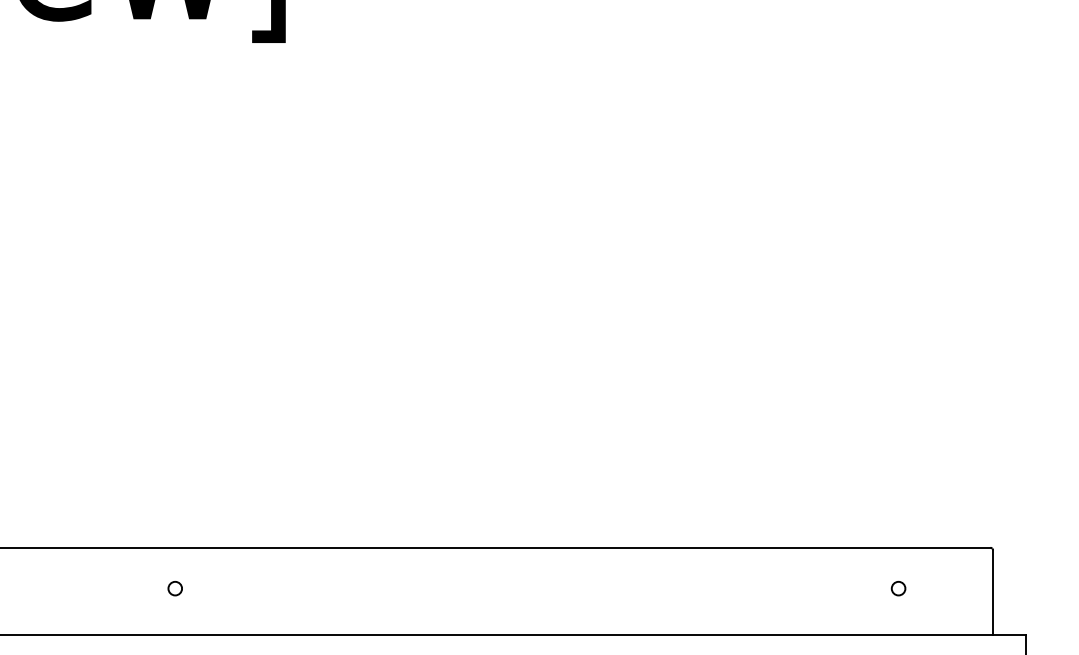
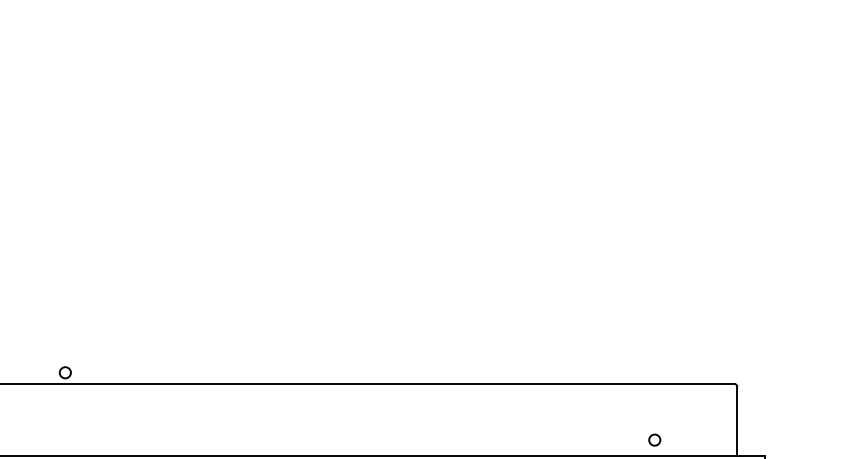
part: (174, 588) -> (64, 372), moved
part: (898, 588) -> (654, 440), moved

